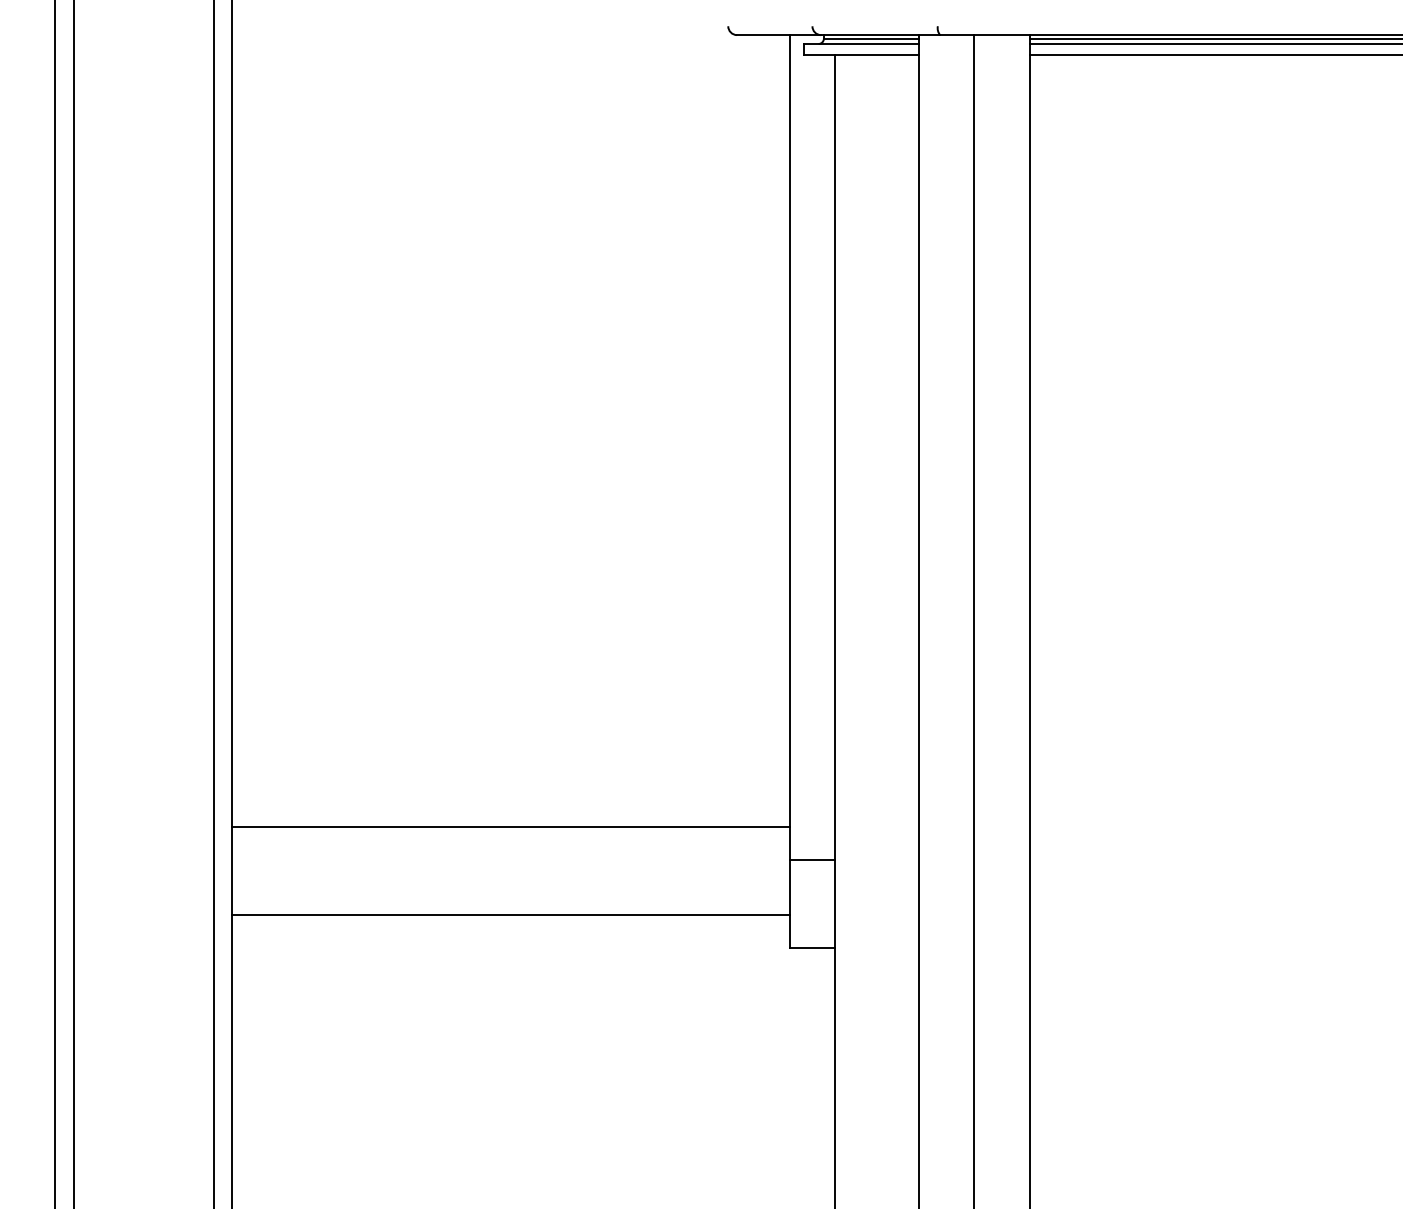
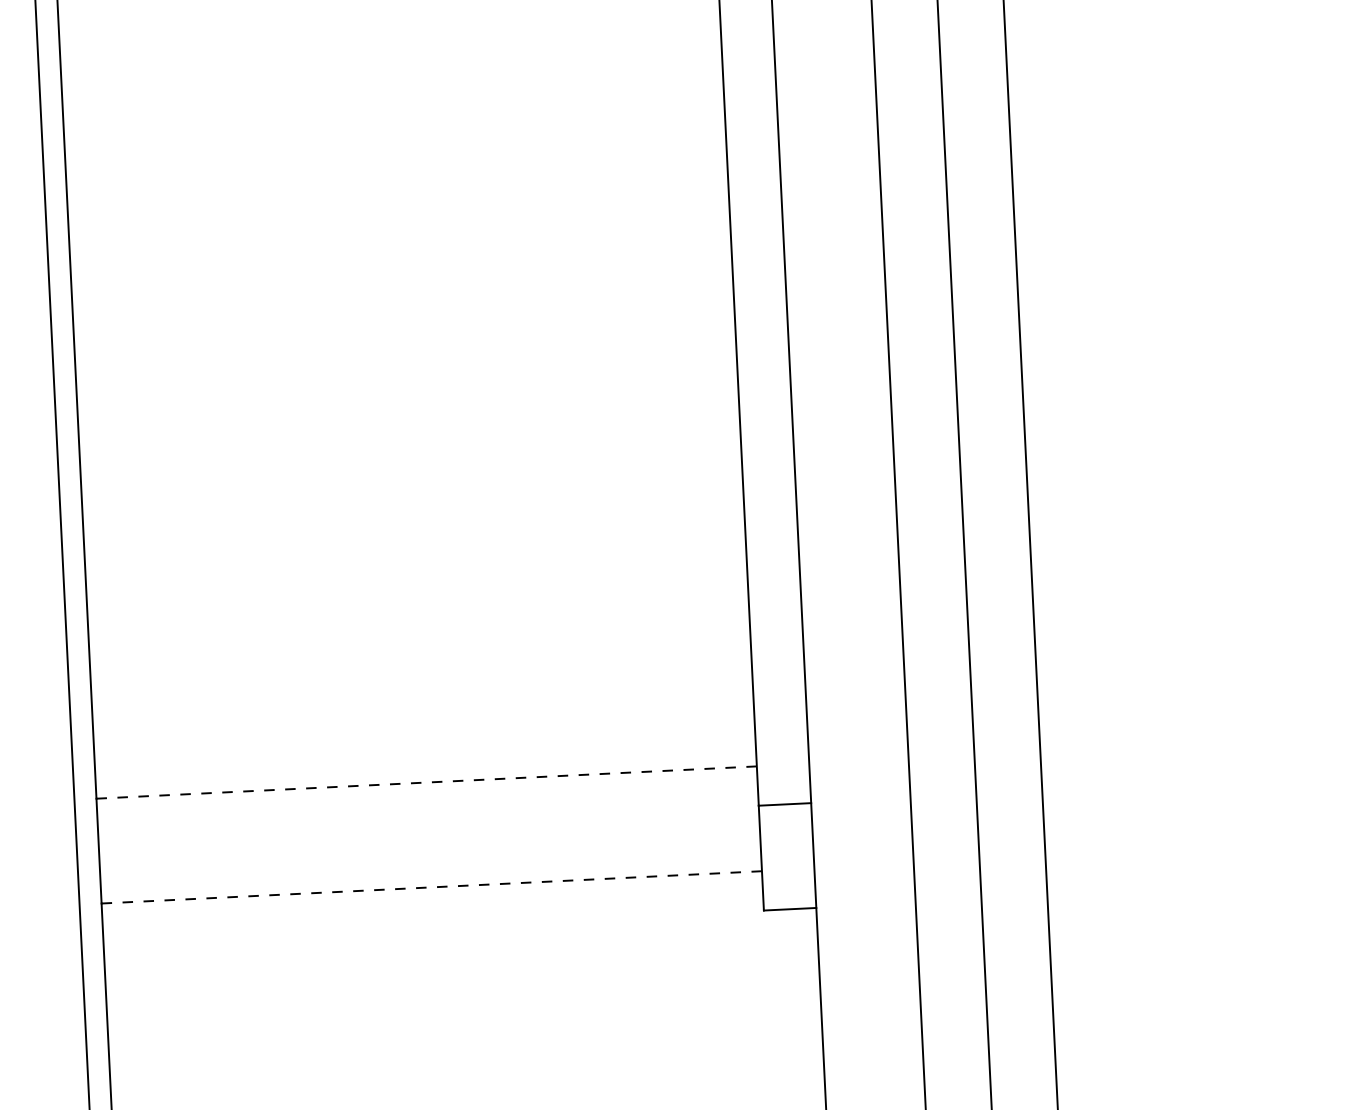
line: (511, 826) -> (426, 782), solid -> dashed
line: (510, 915) -> (430, 887), solid -> dashed

